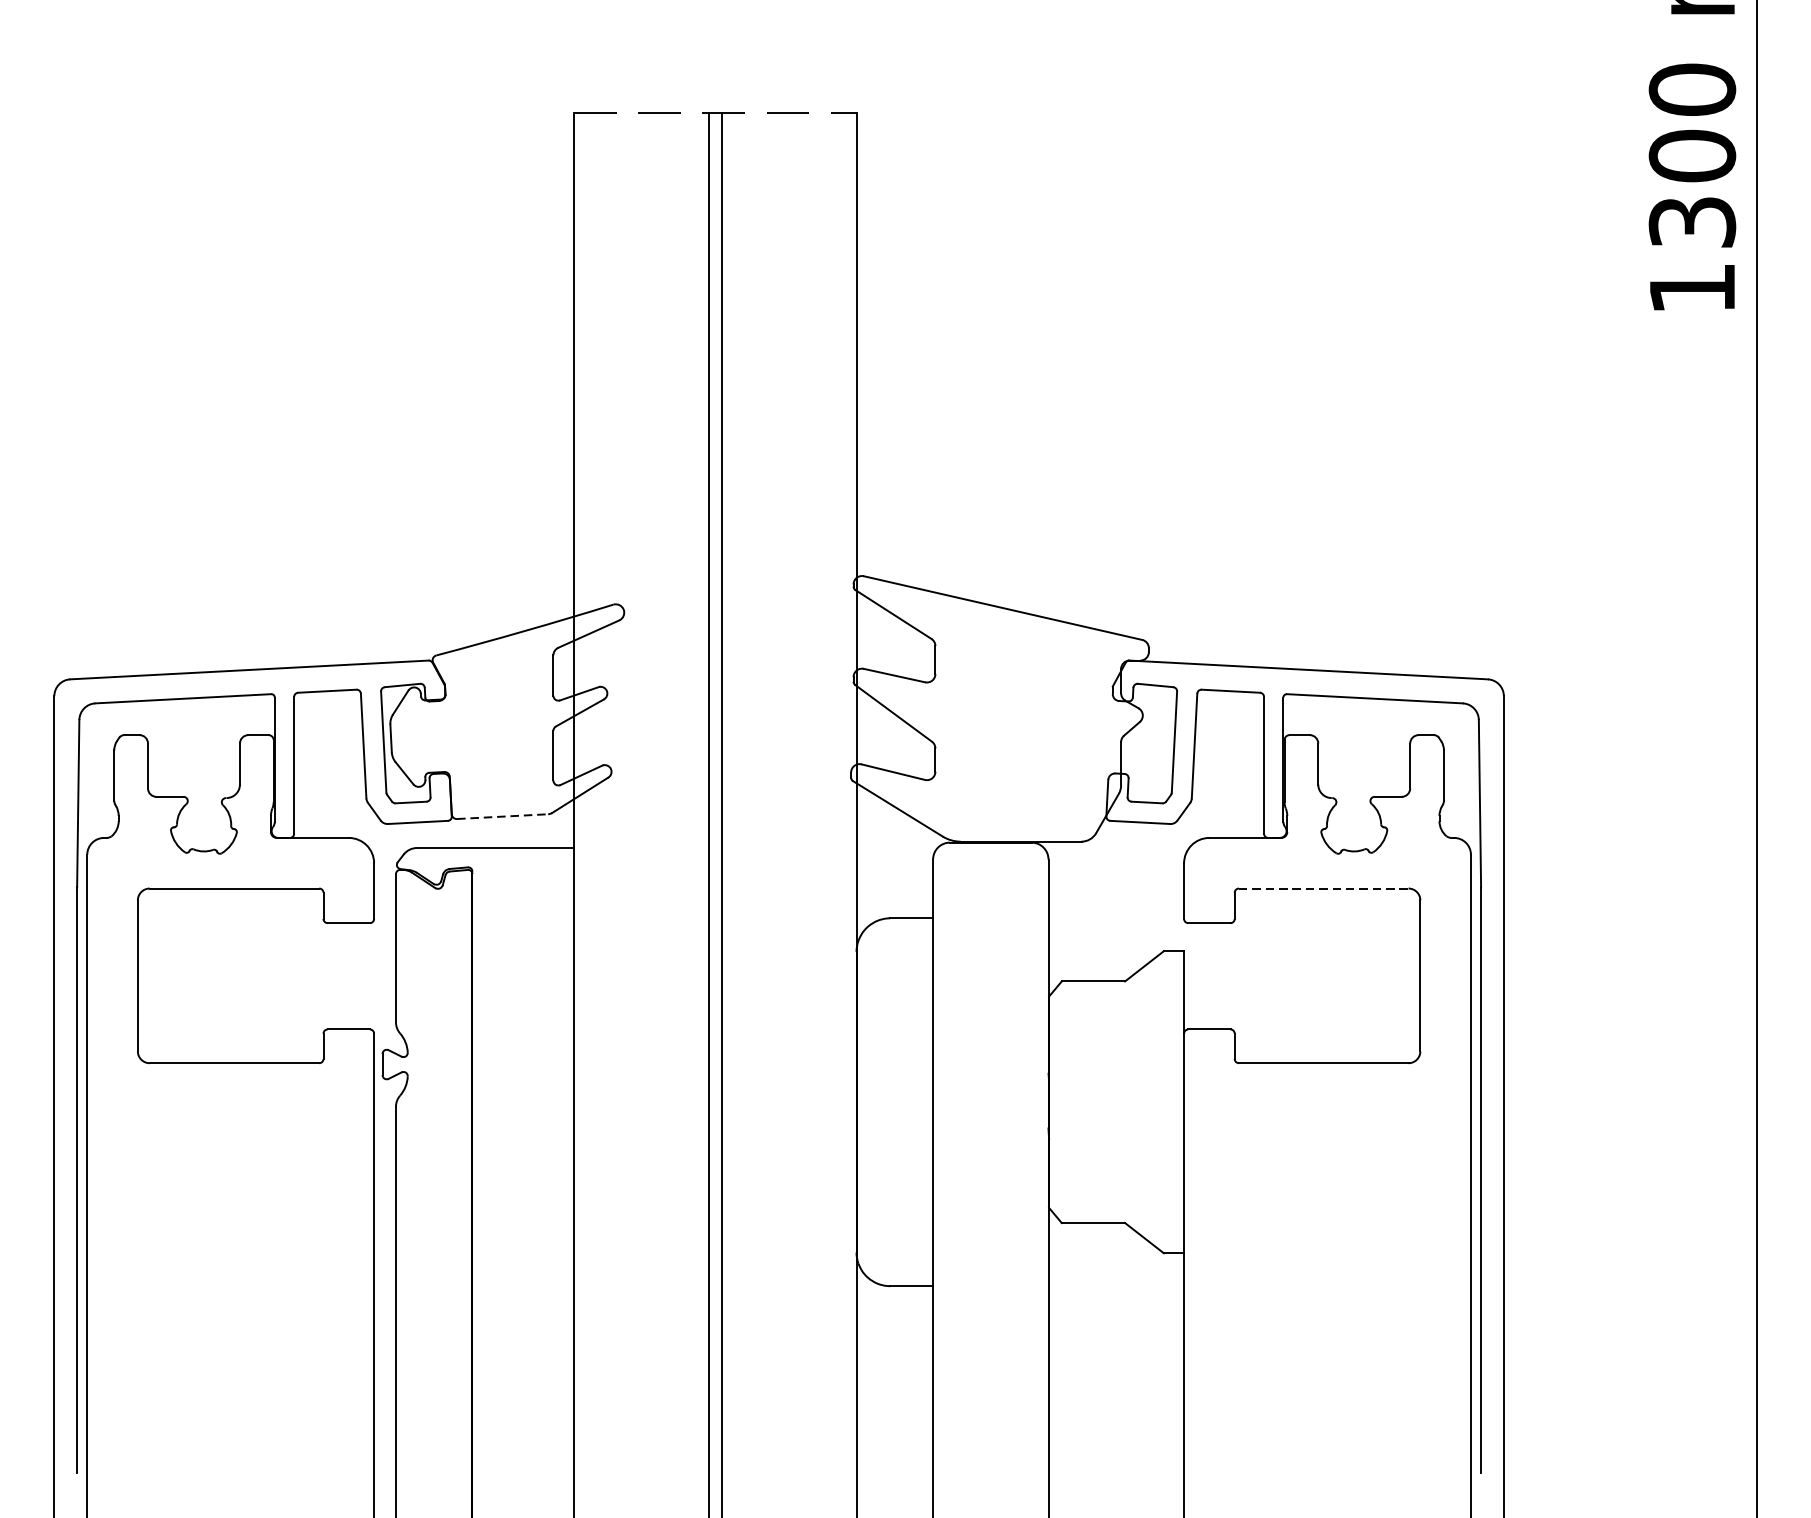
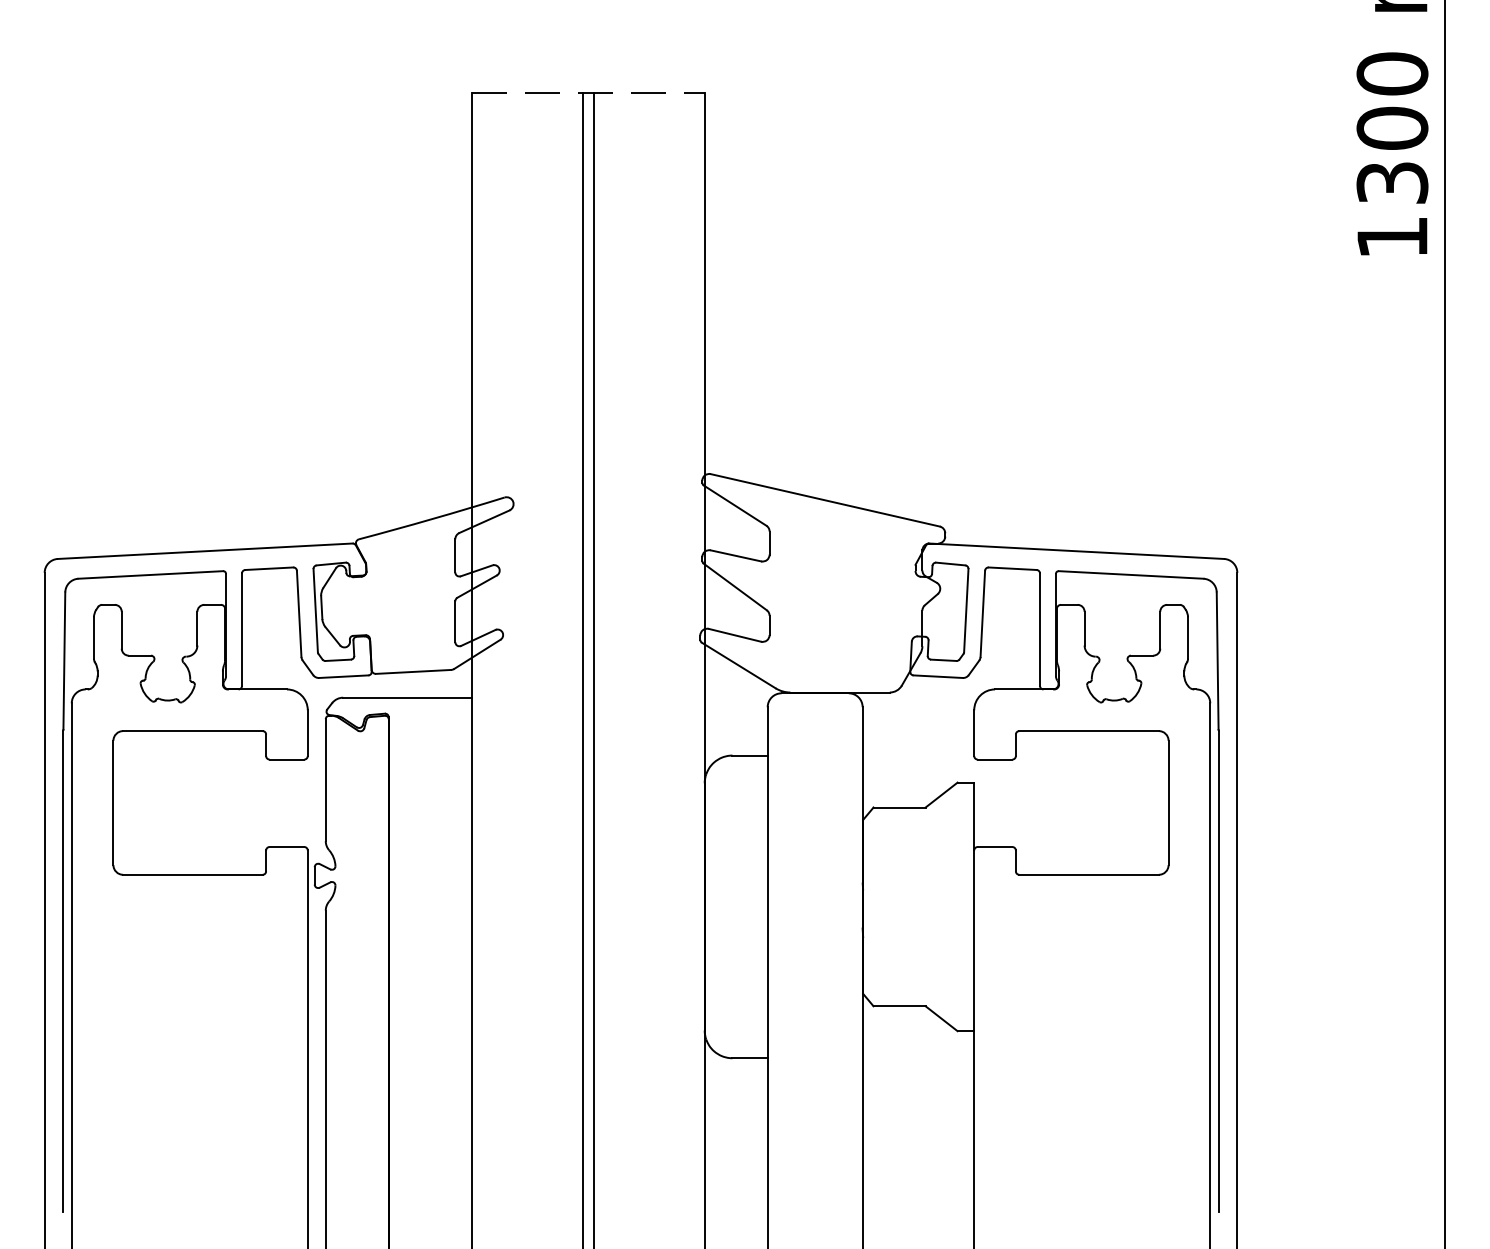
line: (502, 816) -> (413, 671), dashed -> solid
line: (1324, 889) -> (1089, 731), dashed -> solid

